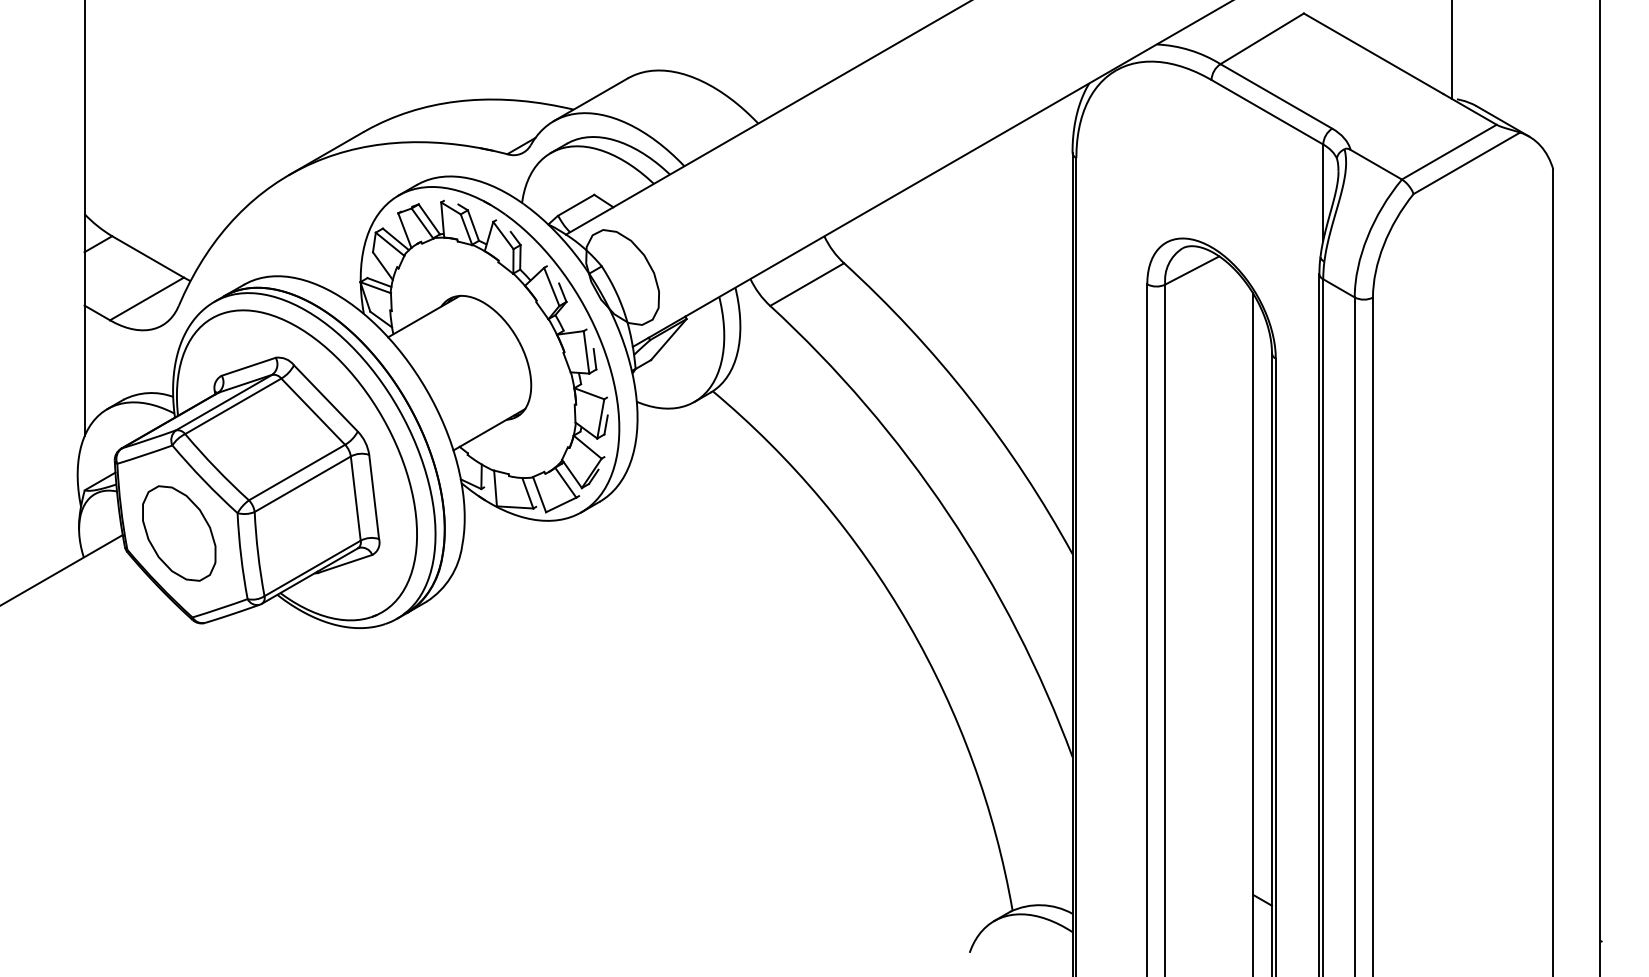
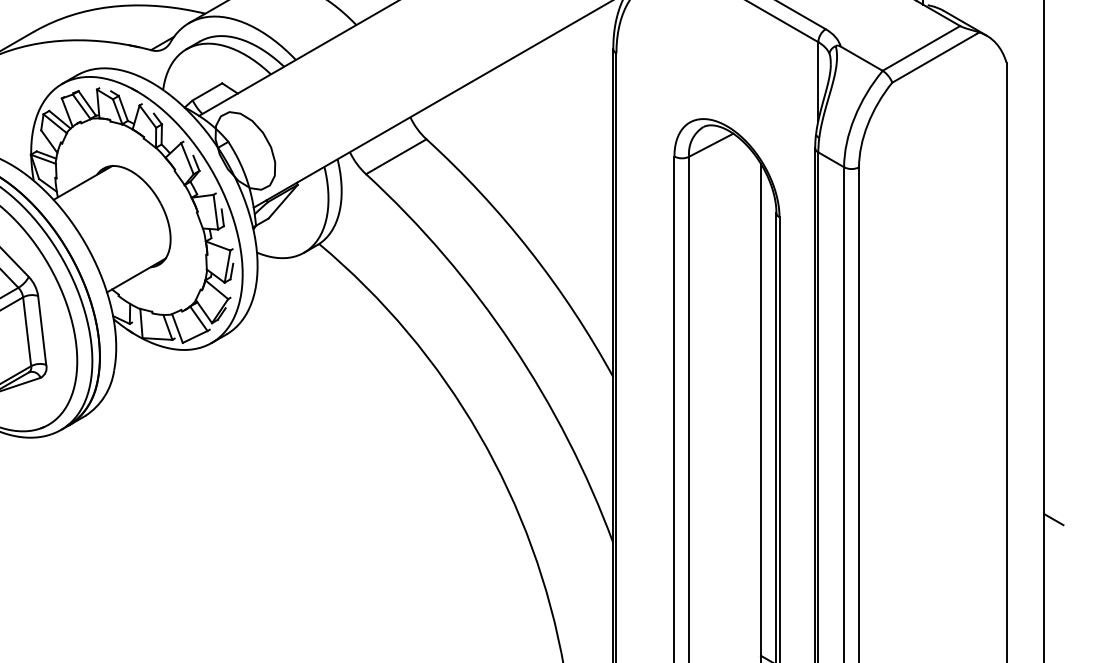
line: (1610, 728) -> (1053, 519), added

